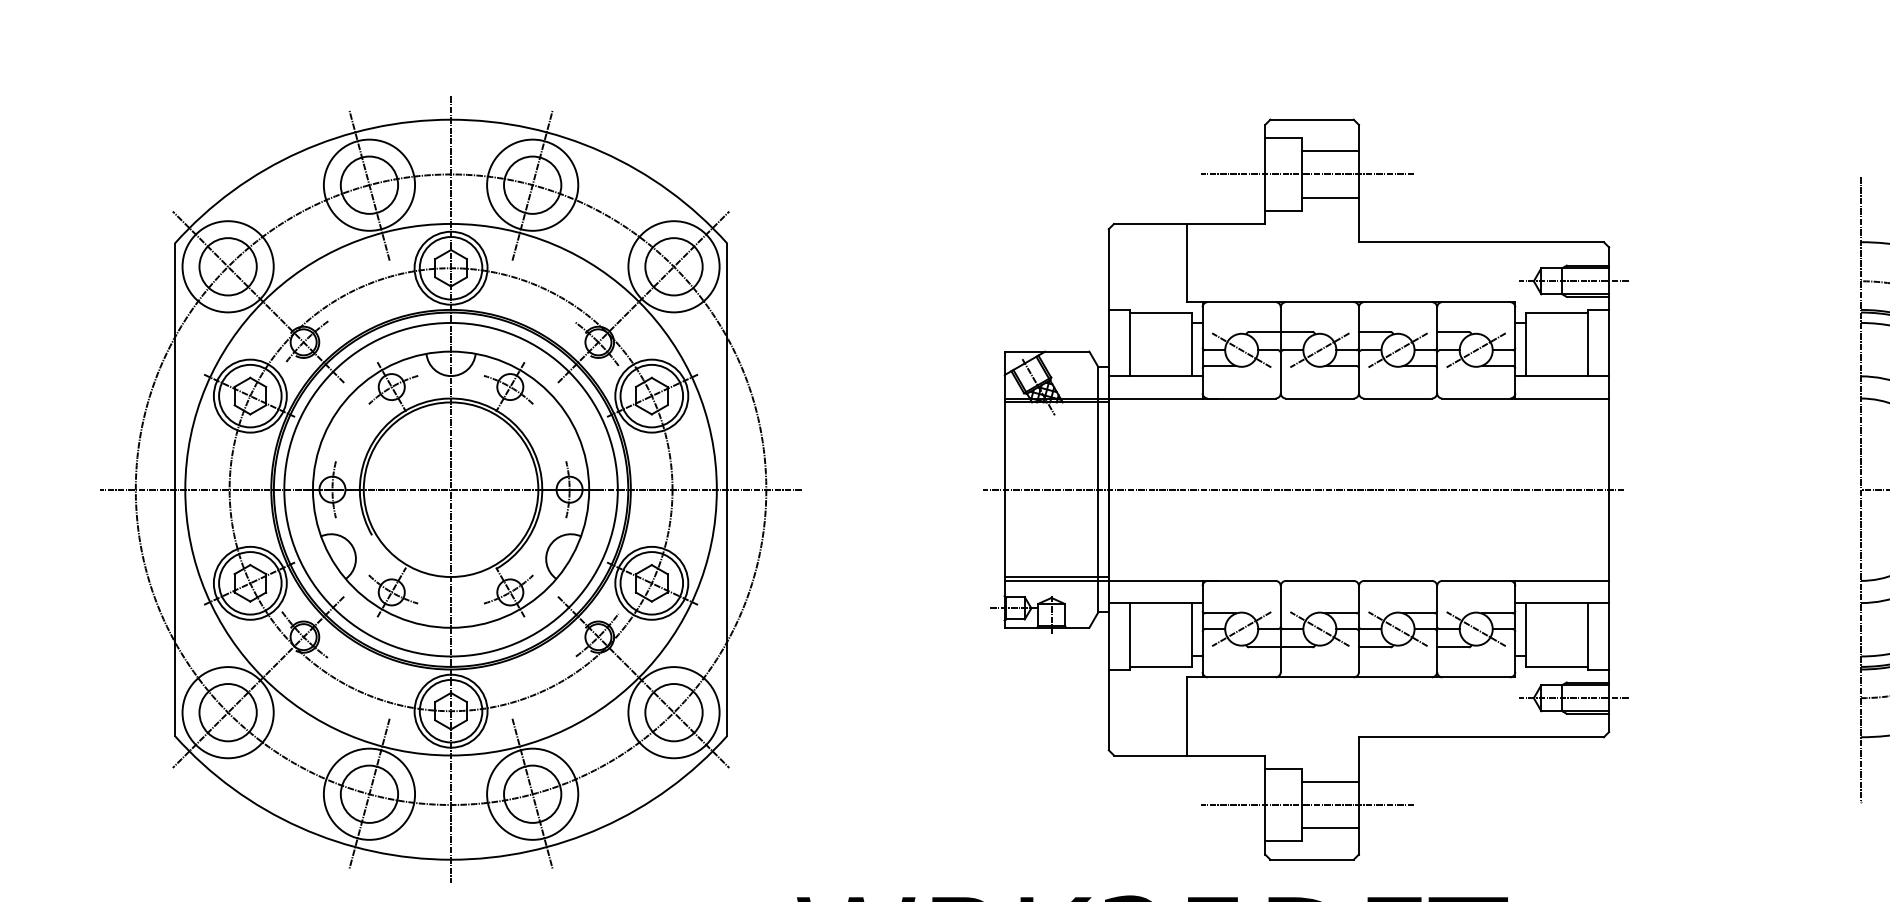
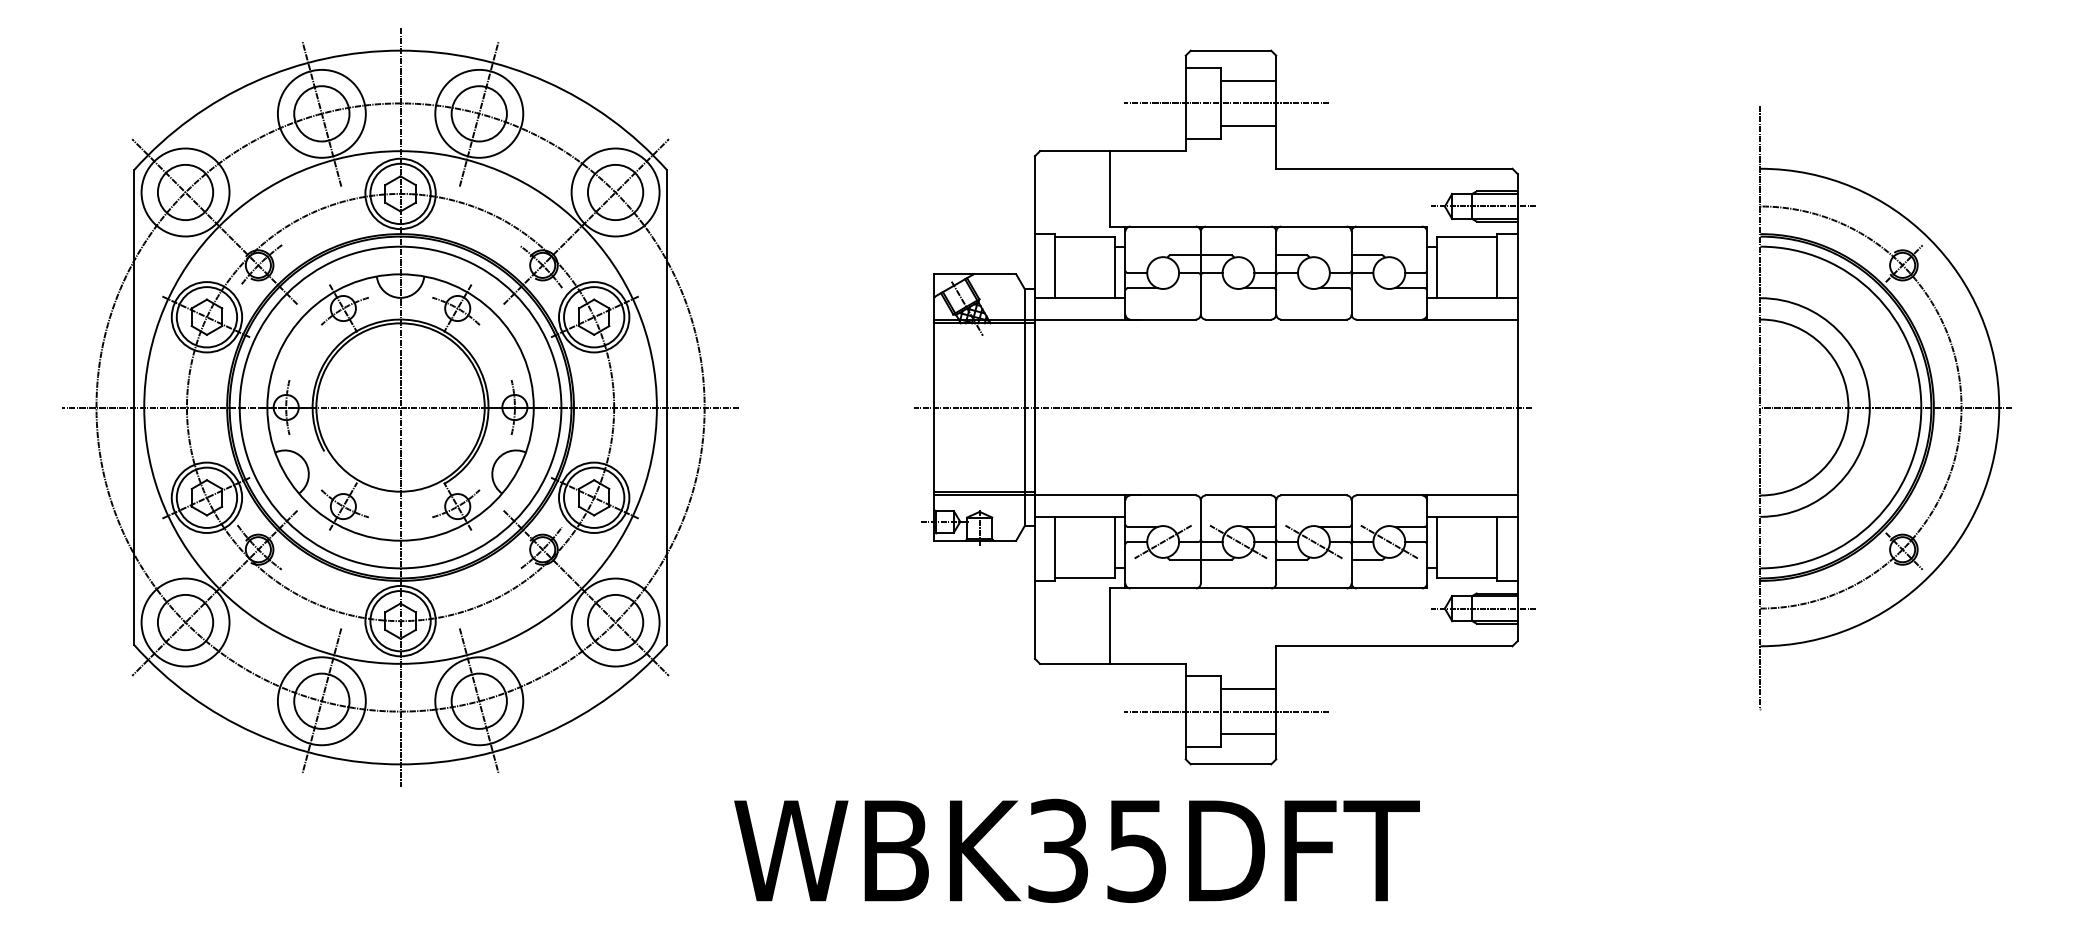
line: (1241, 349) -> (1162, 272), removed
line: (1319, 349) -> (1238, 272), removed
line: (1397, 349) -> (1313, 272), removed
line: (1475, 349) -> (1388, 272), removed

